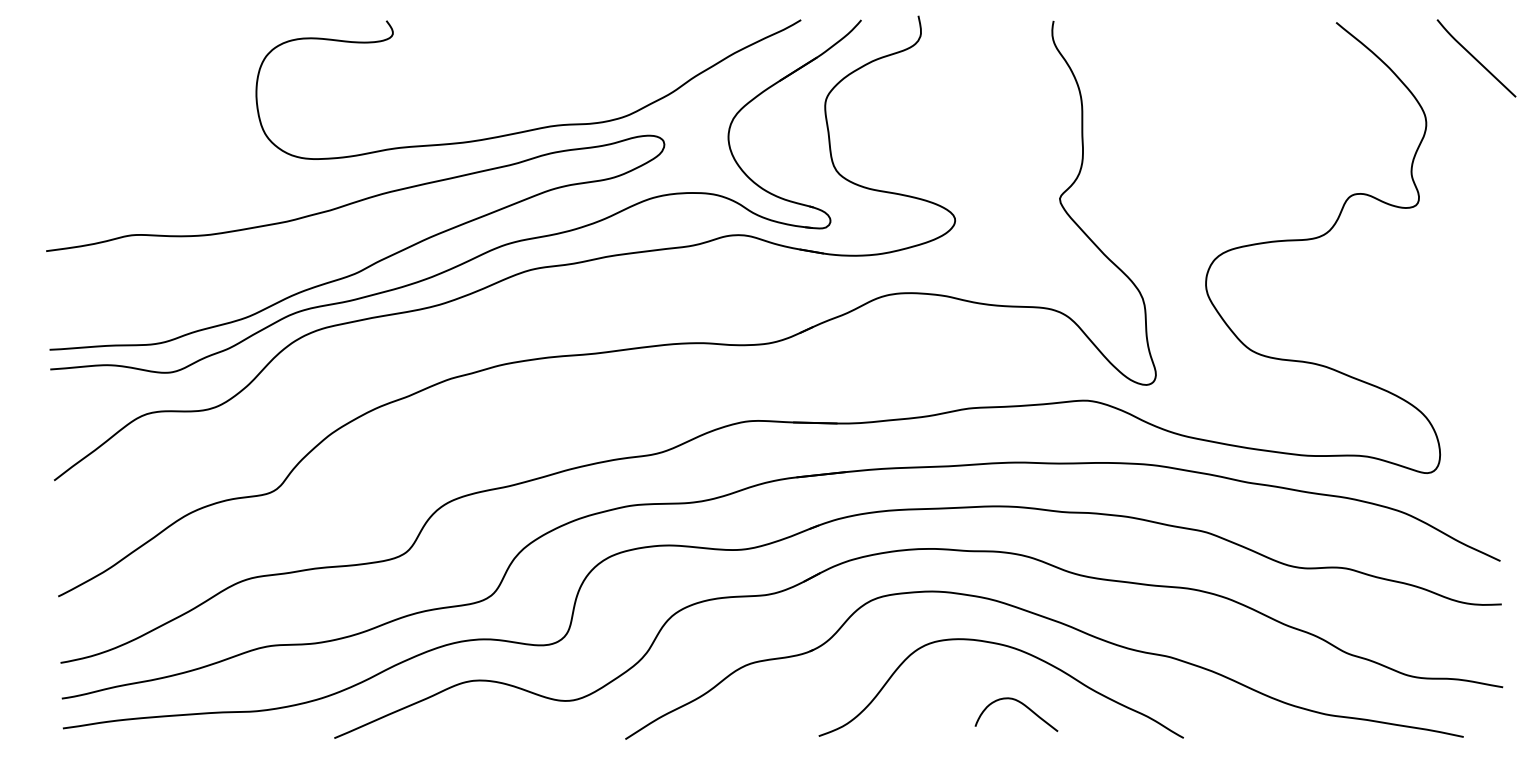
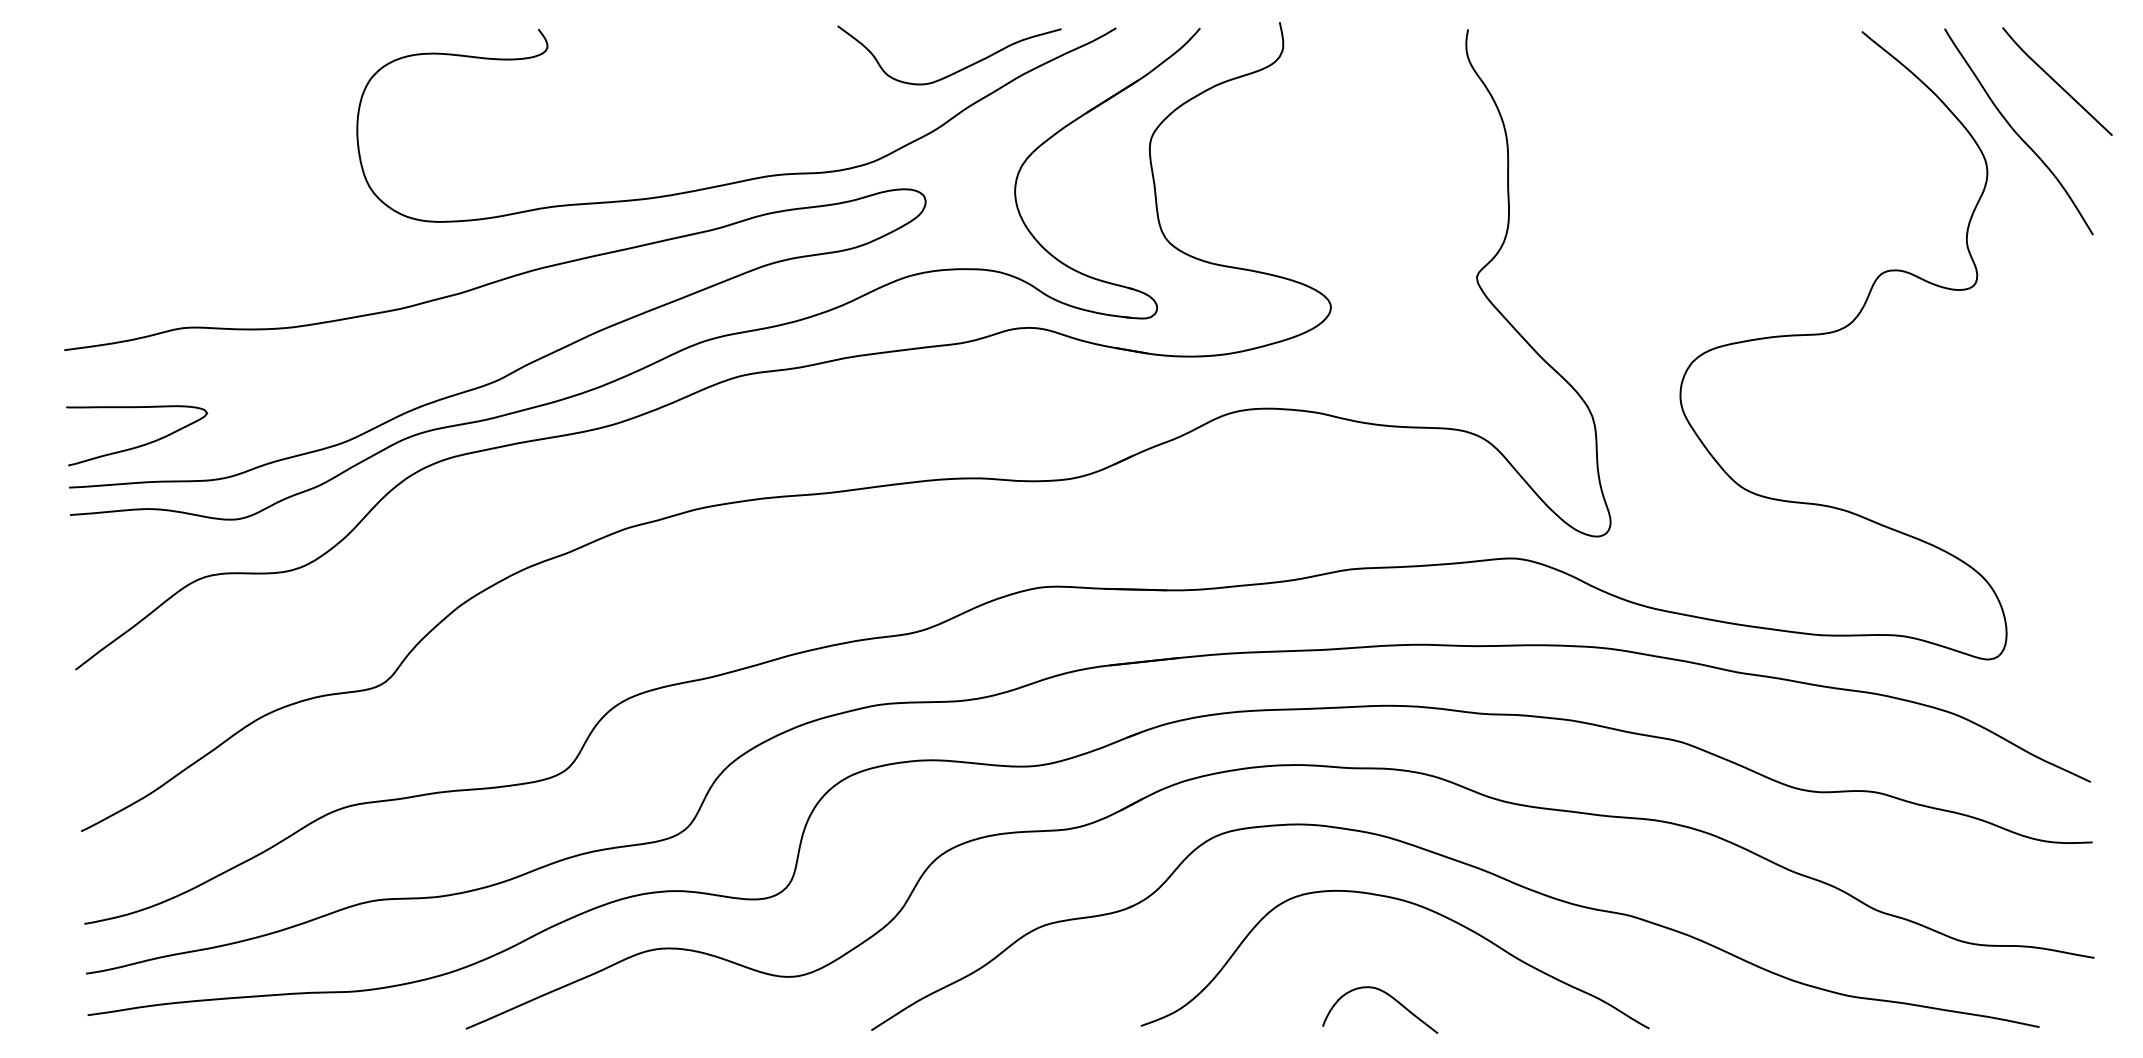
curve: (686, 50) -> (956, 70), added
curve: (1447, 94) -> (2016, 131), added
curve: (101, 318) -> (141, 444), added
curve: (1021, 704) -> (1387, 995), moved

